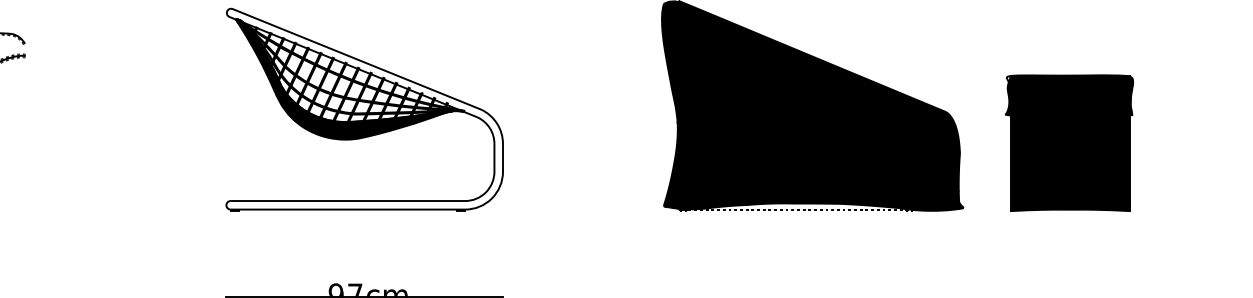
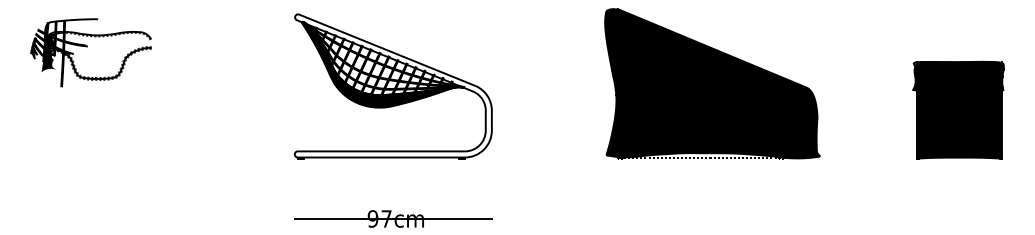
part: (1069, 142) -> (958, 109), moved

